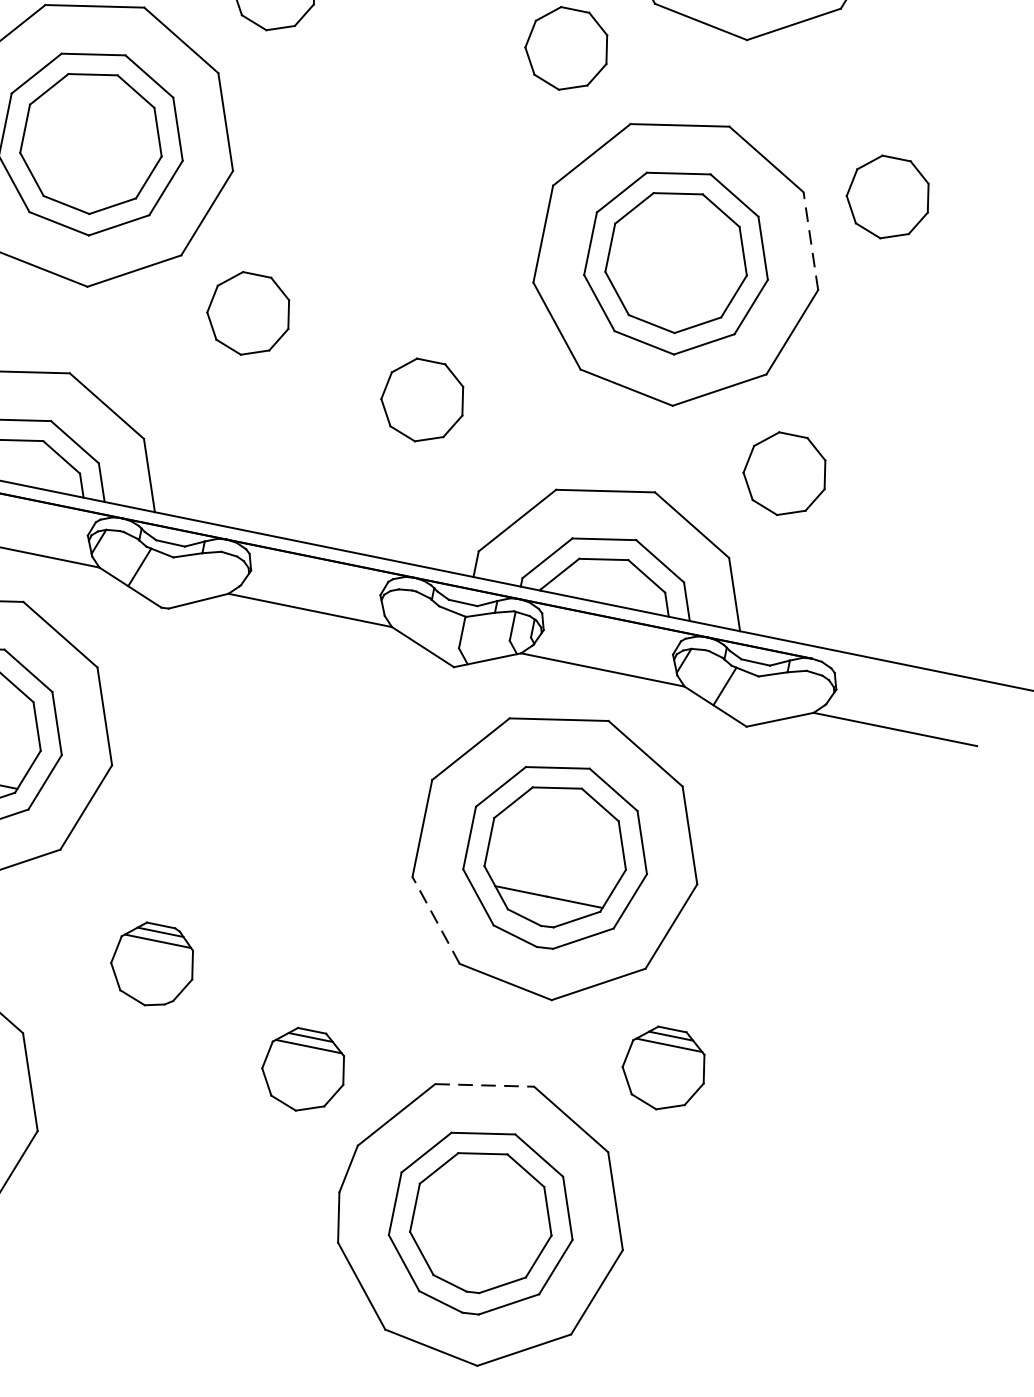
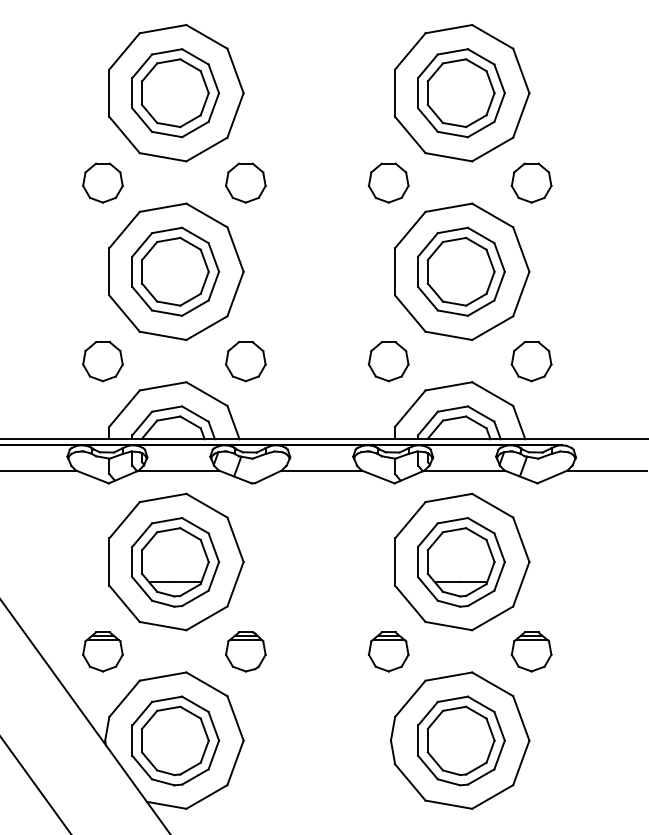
part: (888, 197) -> (531, 182), moved
line: (811, 241) -> (521, 249), dashed -> solid
part: (248, 314) -> (245, 361), moved
part: (422, 400) -> (388, 361), moved
line: (436, 919) -> (410, 603), dashed -> solid
part: (152, 964) -> (245, 651), moved
part: (303, 1069) -> (388, 651), moved
line: (483, 1085) -> (448, 676), dashed -> solid

